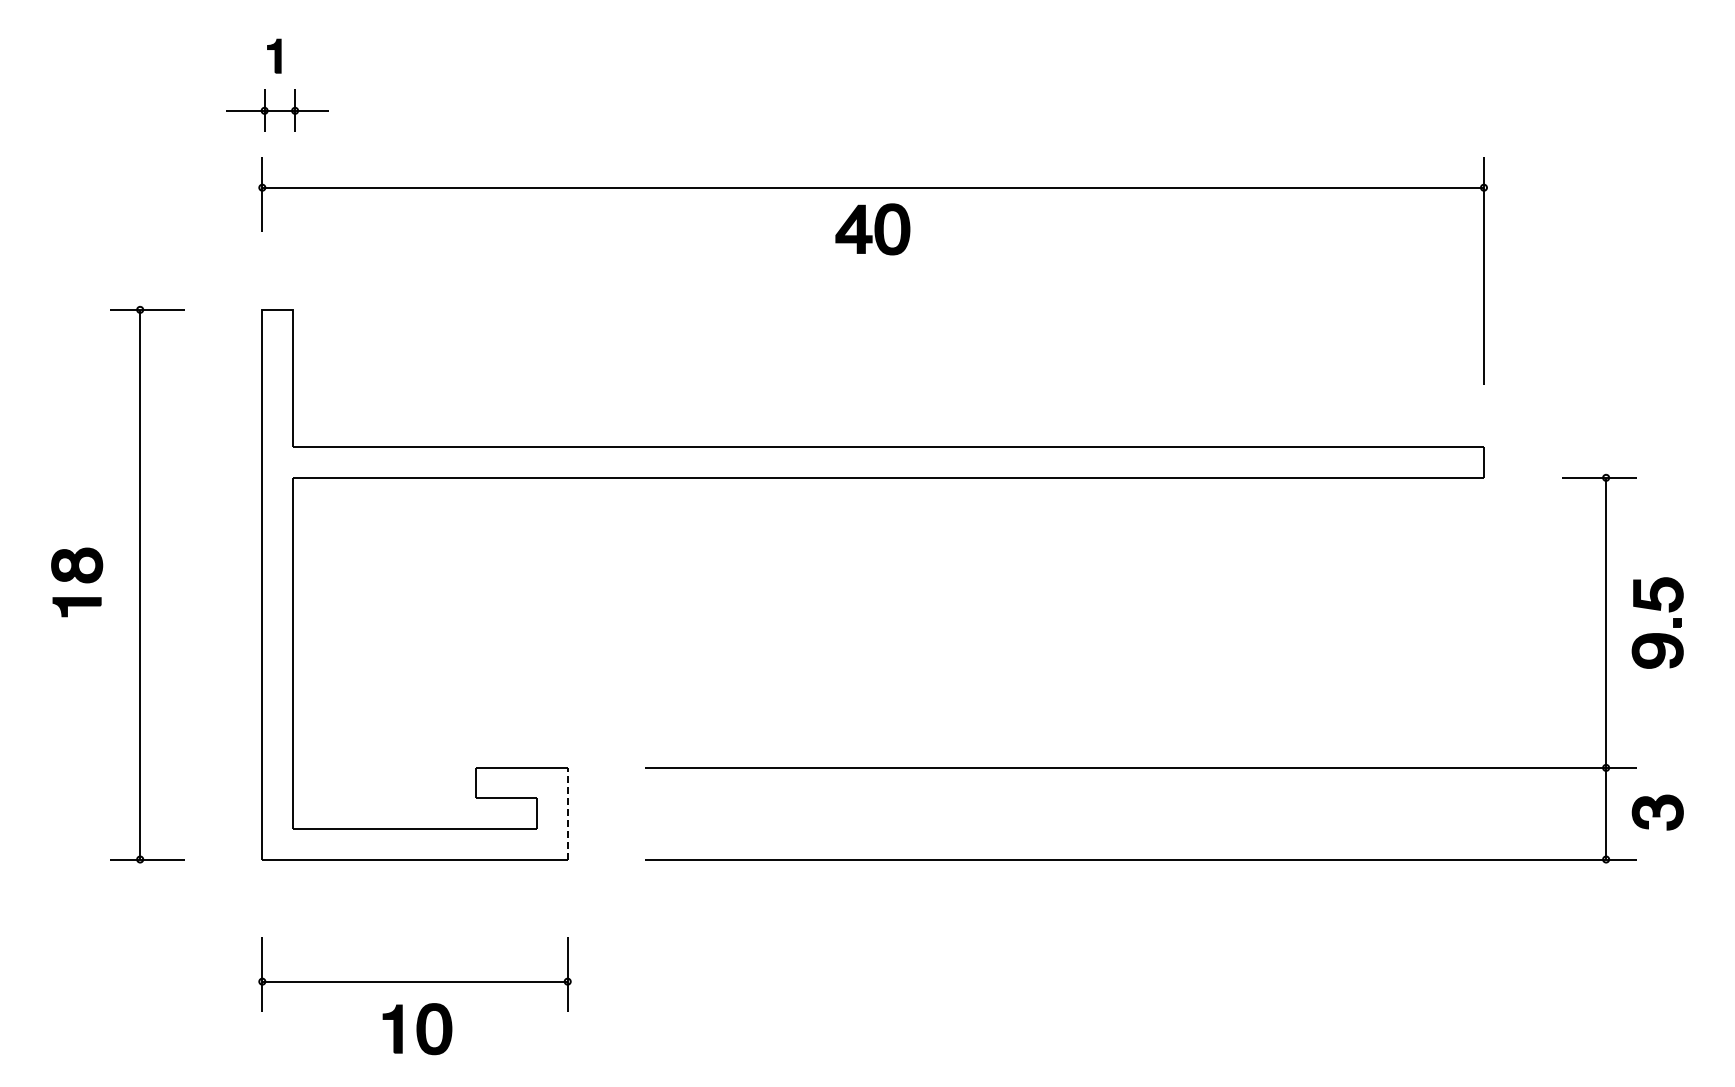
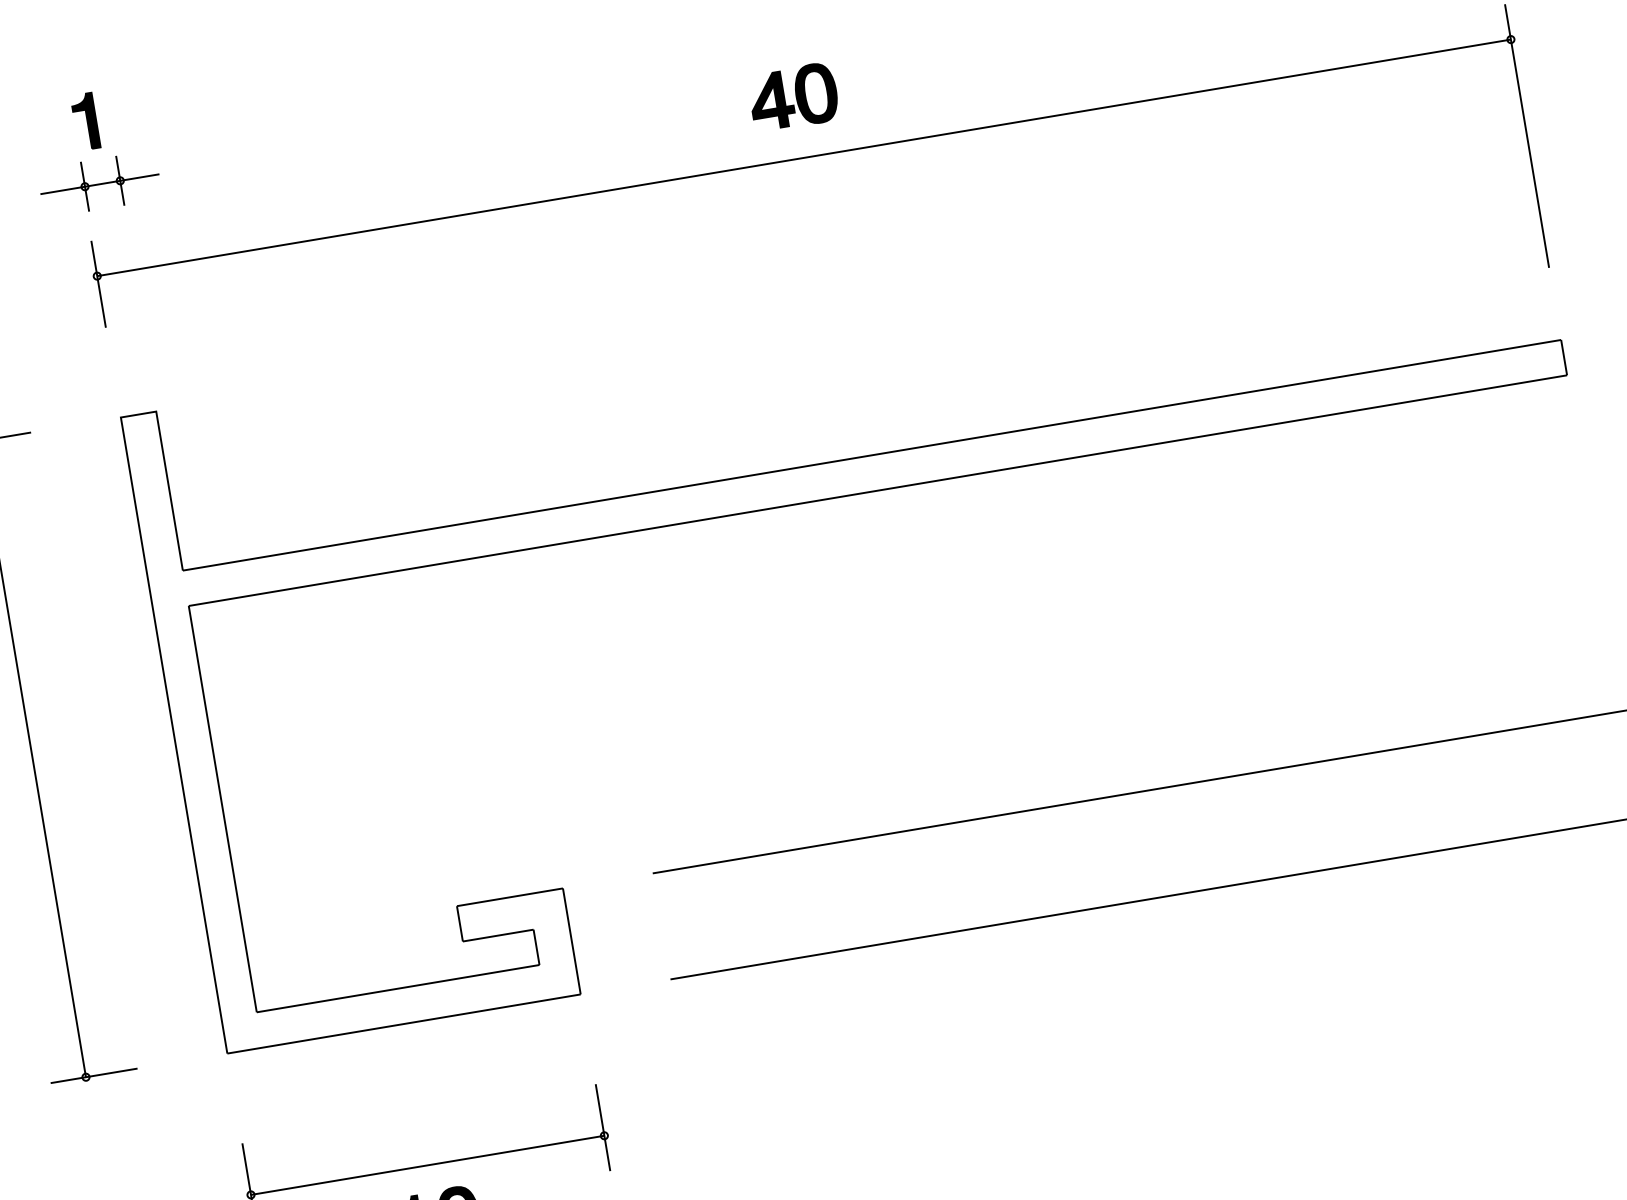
part: (274, 55) -> (85, 120), size x1.43
part: (872, 229) -> (793, 97), moved
line: (567, 813) -> (571, 941), dashed -> solid

